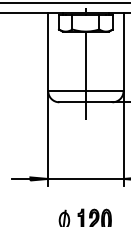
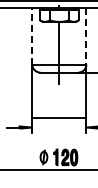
line: (48, 50) -> (32, 35), solid -> dashed
line: (123, 51) -> (86, 36), solid -> dashed
line: (86, 178) -> (59, 117), moved

